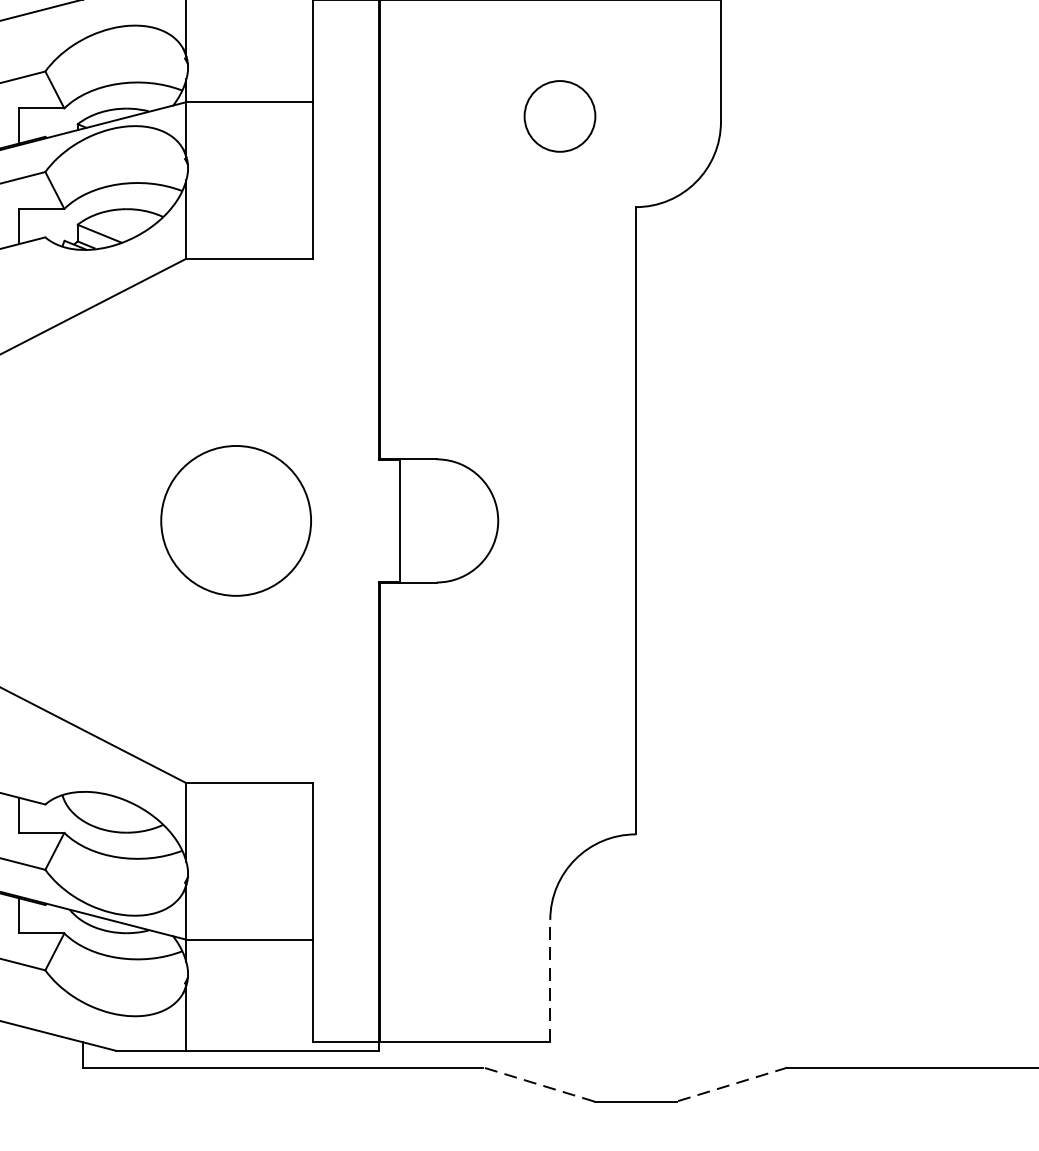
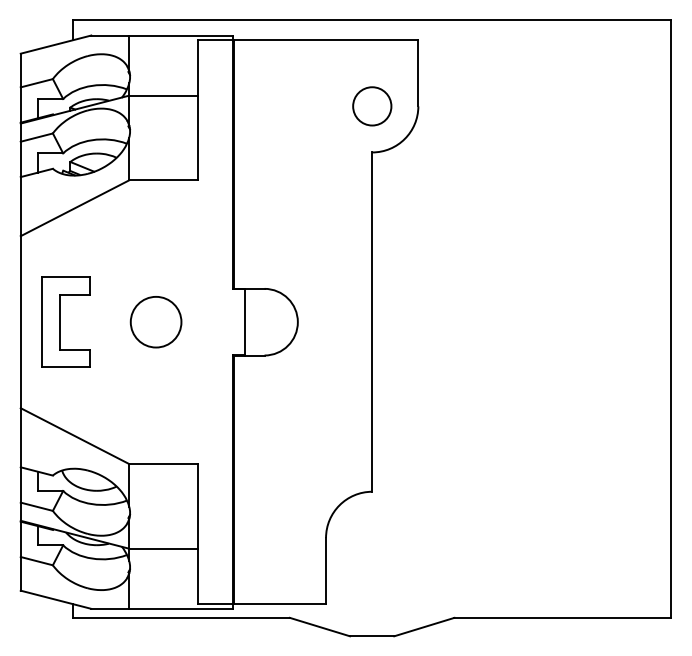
circle: (560, 116) -> (372, 106), moved
part: (68, 519) -> (65, 321), added
circle: (235, 519) -> (155, 321), size x0.62
line: (551, 979) -> (326, 570), dashed -> solid
line: (538, 1083) -> (319, 626), dashed -> solid
line: (730, 1085) -> (423, 627), dashed -> solid

